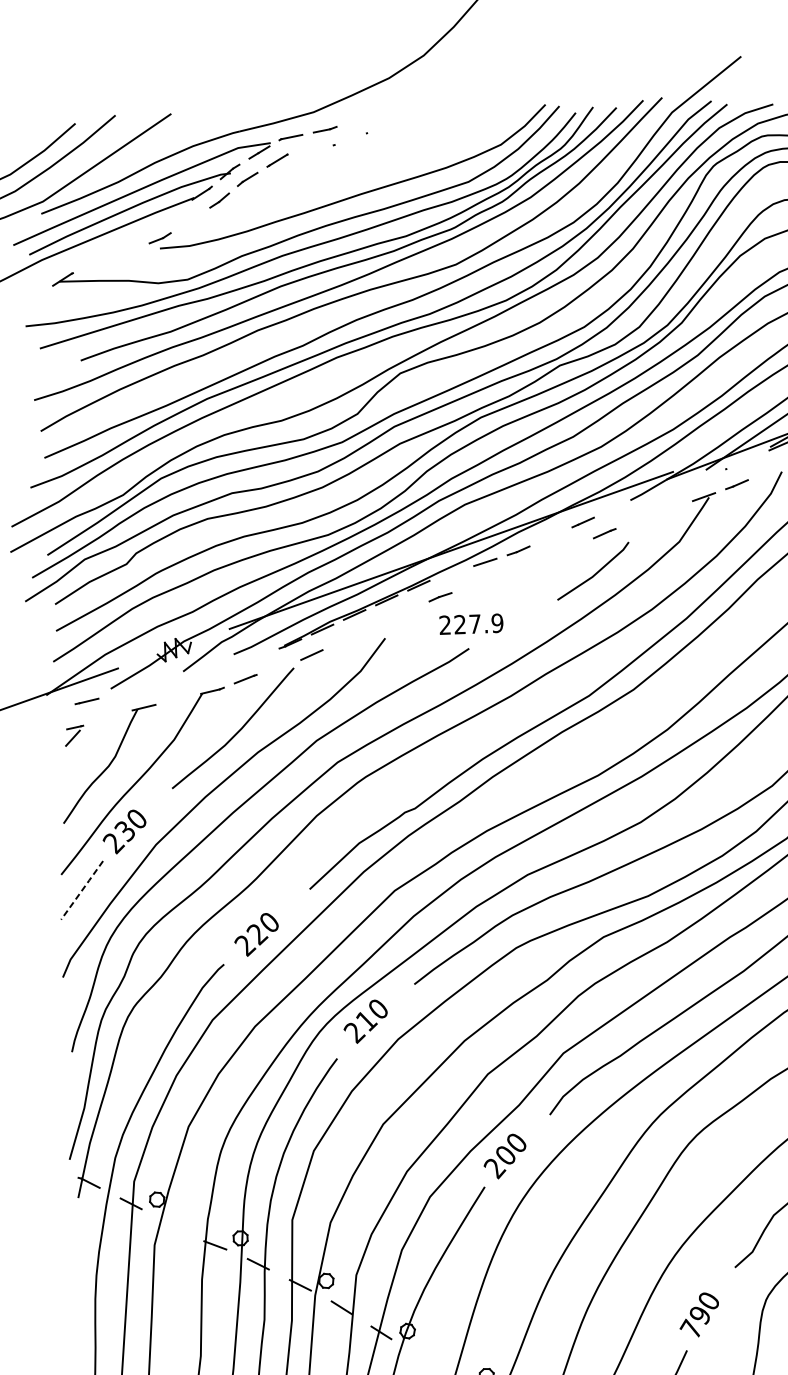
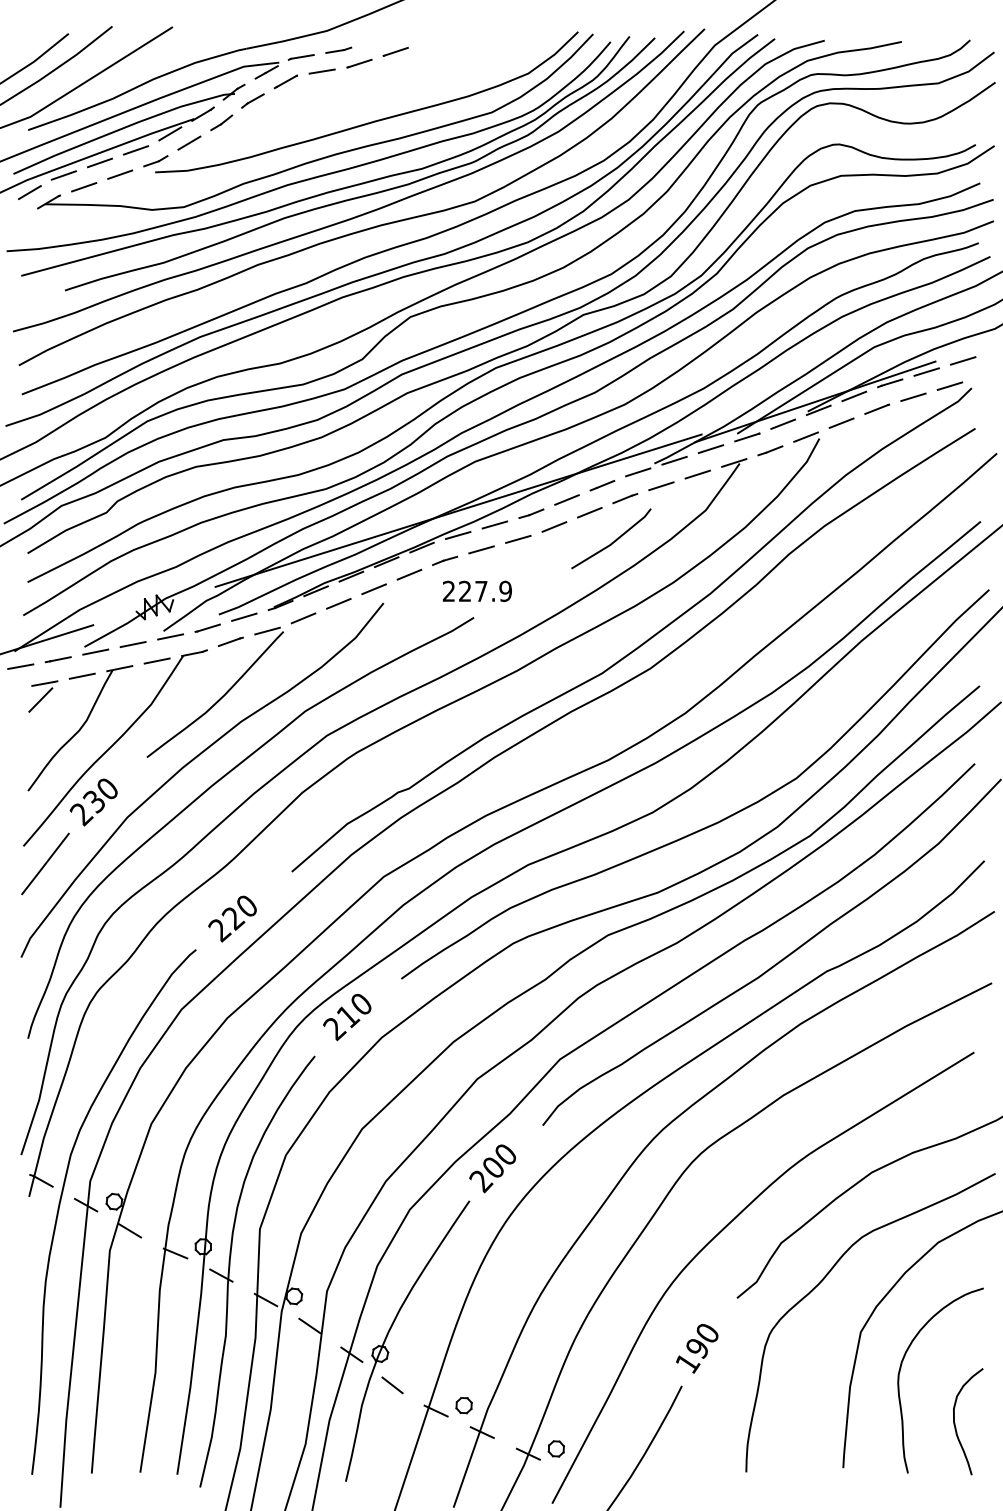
line: (377, 128) -> (395, 51), added
line: (344, 141) -> (359, 63), added
line: (309, 149) -> (321, 71), added
line: (172, 212) -> (170, 133), added
line: (190, 219) -> (189, 142), added
line: (141, 228) -> (136, 150), added
line: (108, 241) -> (99, 162), added
line: (128, 251) -> (120, 174), added
line: (75, 254) -> (63, 175), added
line: (95, 264) -> (84, 187), added
line: (44, 271) -> (29, 192), added
line: (748, 458) -> (783, 423), added
line: (768, 470) -> (805, 436), added
line: (715, 473) -> (747, 437), added
line: (681, 485) -> (710, 449), added
line: (648, 496) -> (674, 460), added
line: (670, 508) -> (697, 474), added
line: (616, 509) -> (638, 472), added
line: (637, 521) -> (661, 486), added
line: (550, 536) -> (566, 499), added
line: (572, 547) -> (589, 512), added
line: (540, 561) -> (554, 526), added
line: (451, 573) -> (457, 535), added
line: (507, 574) -> (518, 538), added
line: (473, 585) -> (481, 549), added
line: (408, 610) -> (409, 574), added
line: (375, 626) -> (373, 589), added
line: (343, 640) -> (338, 603), added
line: (257, 655) -> (244, 616), added
line: (223, 666) -> (207, 627), added
line: (279, 667) -> (267, 630), added
line: (189, 676) -> (170, 636), added
line: (154, 684) -> (132, 644), added
line: (121, 692) -> (95, 651), added
line: (177, 698) -> (156, 660), added
line: (52, 709) -> (20, 666), added
line: (108, 715) -> (81, 675), added
part: (74, 735) -> (43, 696), size x1.43
line: (82, 890) -> (45, 864), dashed -> solid
line: (172, 1225) -> (130, 1230), added
text: (691, 1328) -> (687, 1362), 790 -> 190
line: (419, 1359) -> (392, 1385), added

